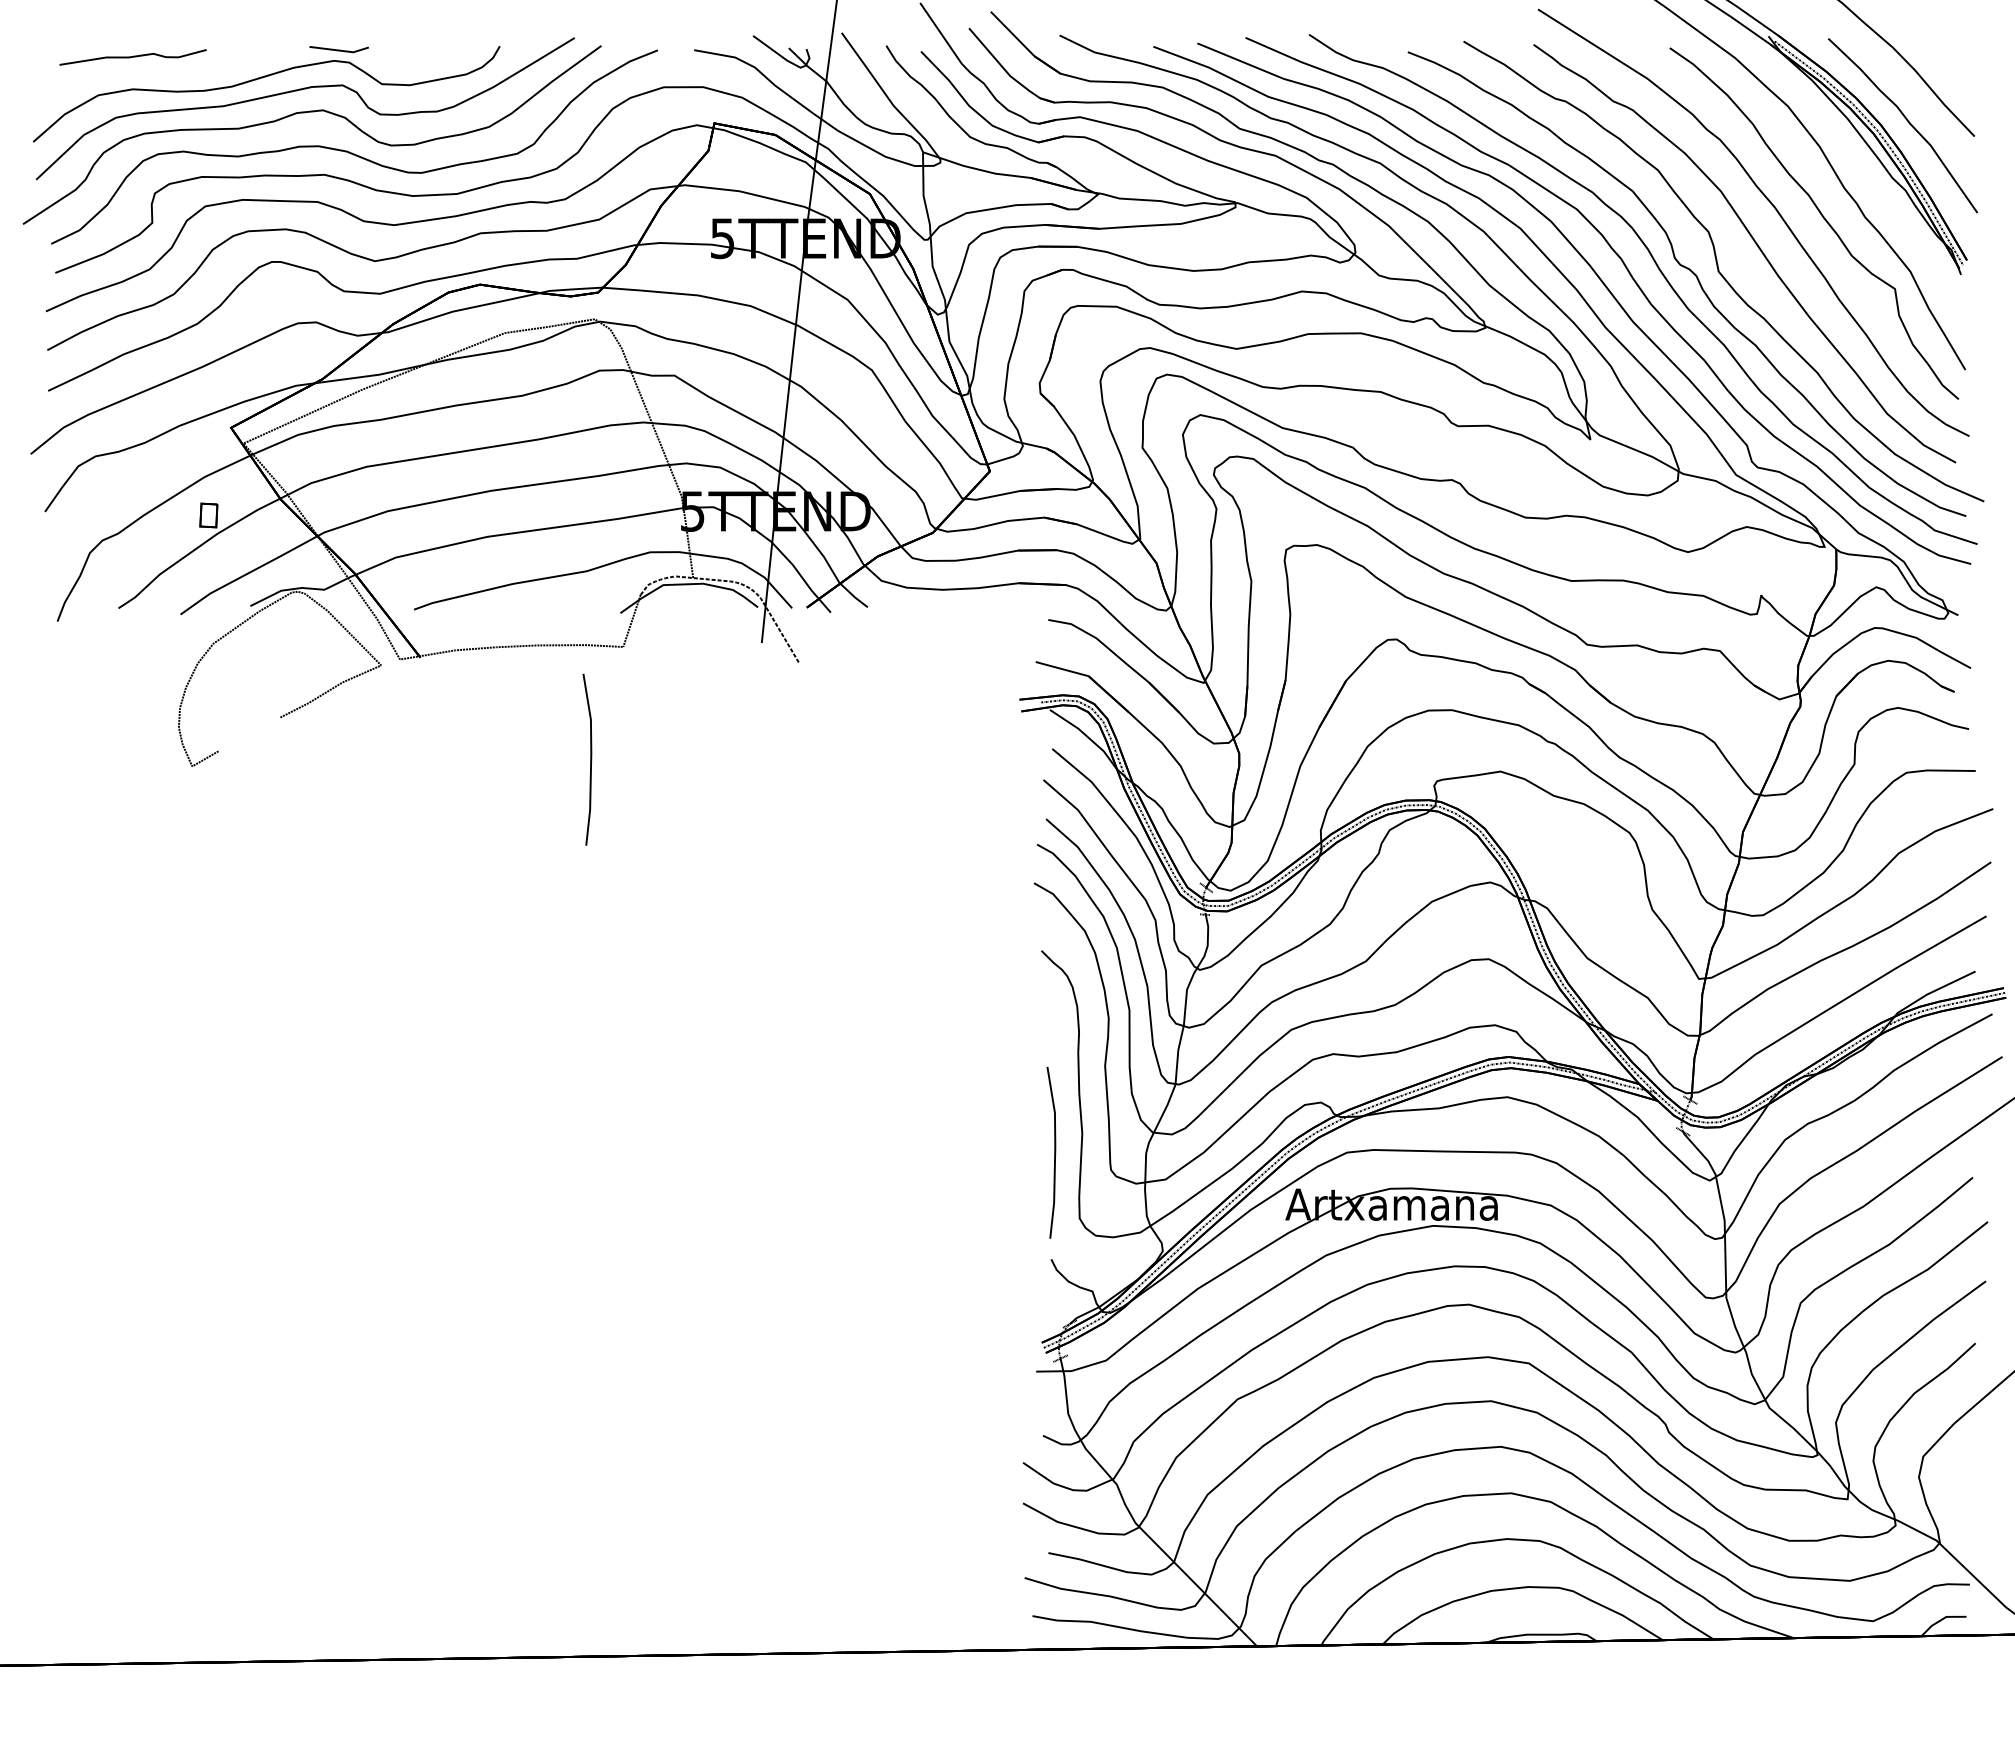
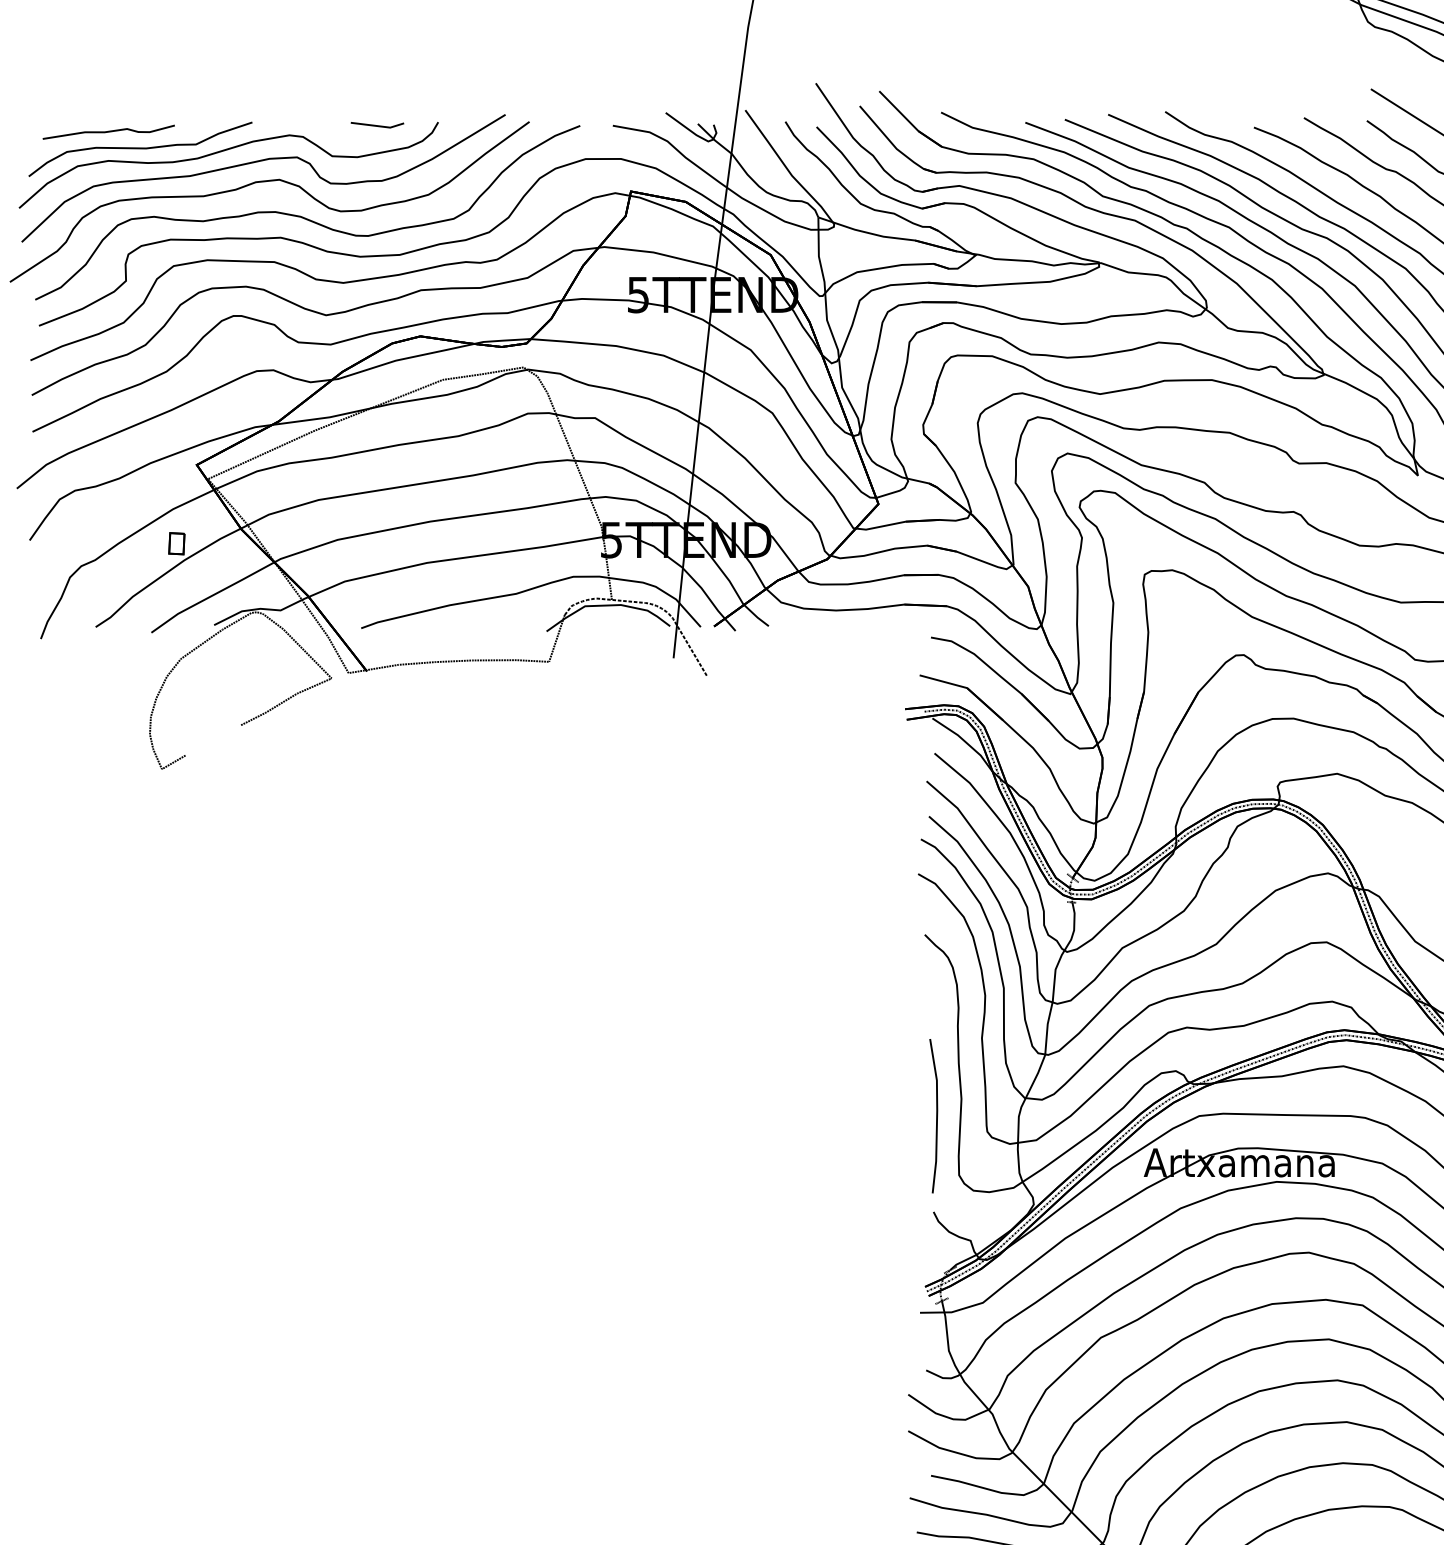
line: (338, 49) -> (376, 125), moved
curve: (167, 76) -> (139, 149), added
line: (590, 759) -> (519, 762), removed

